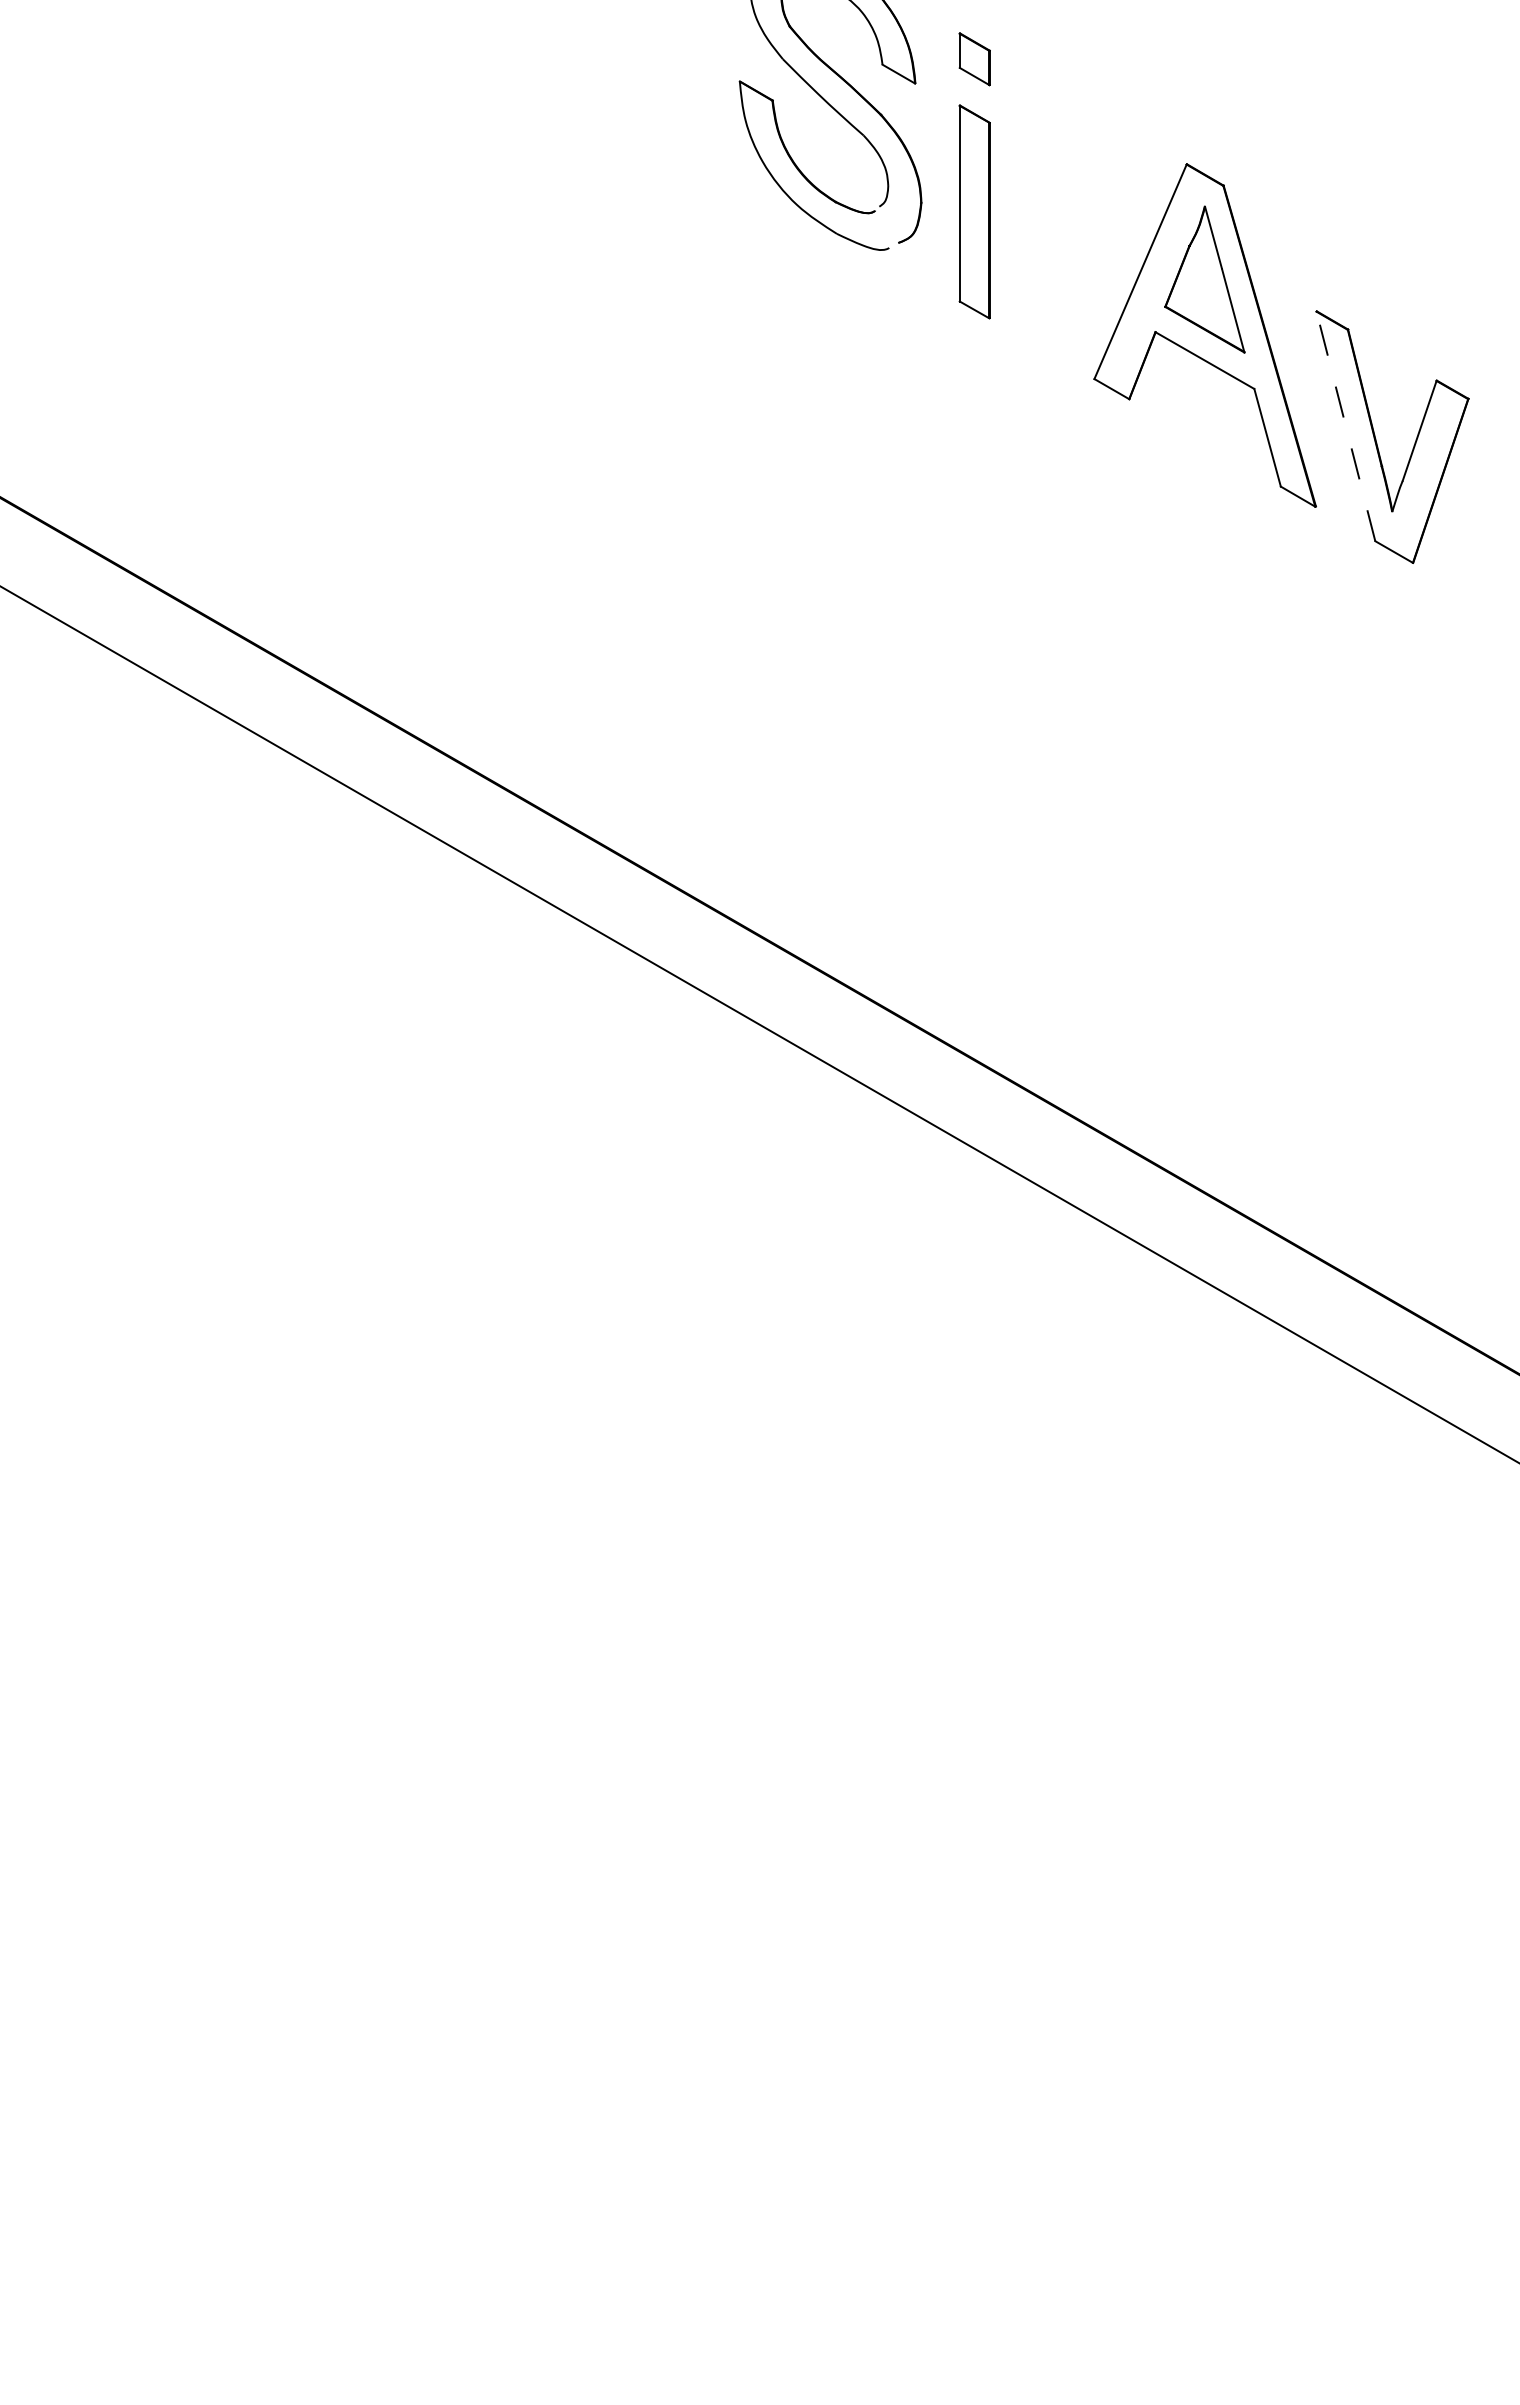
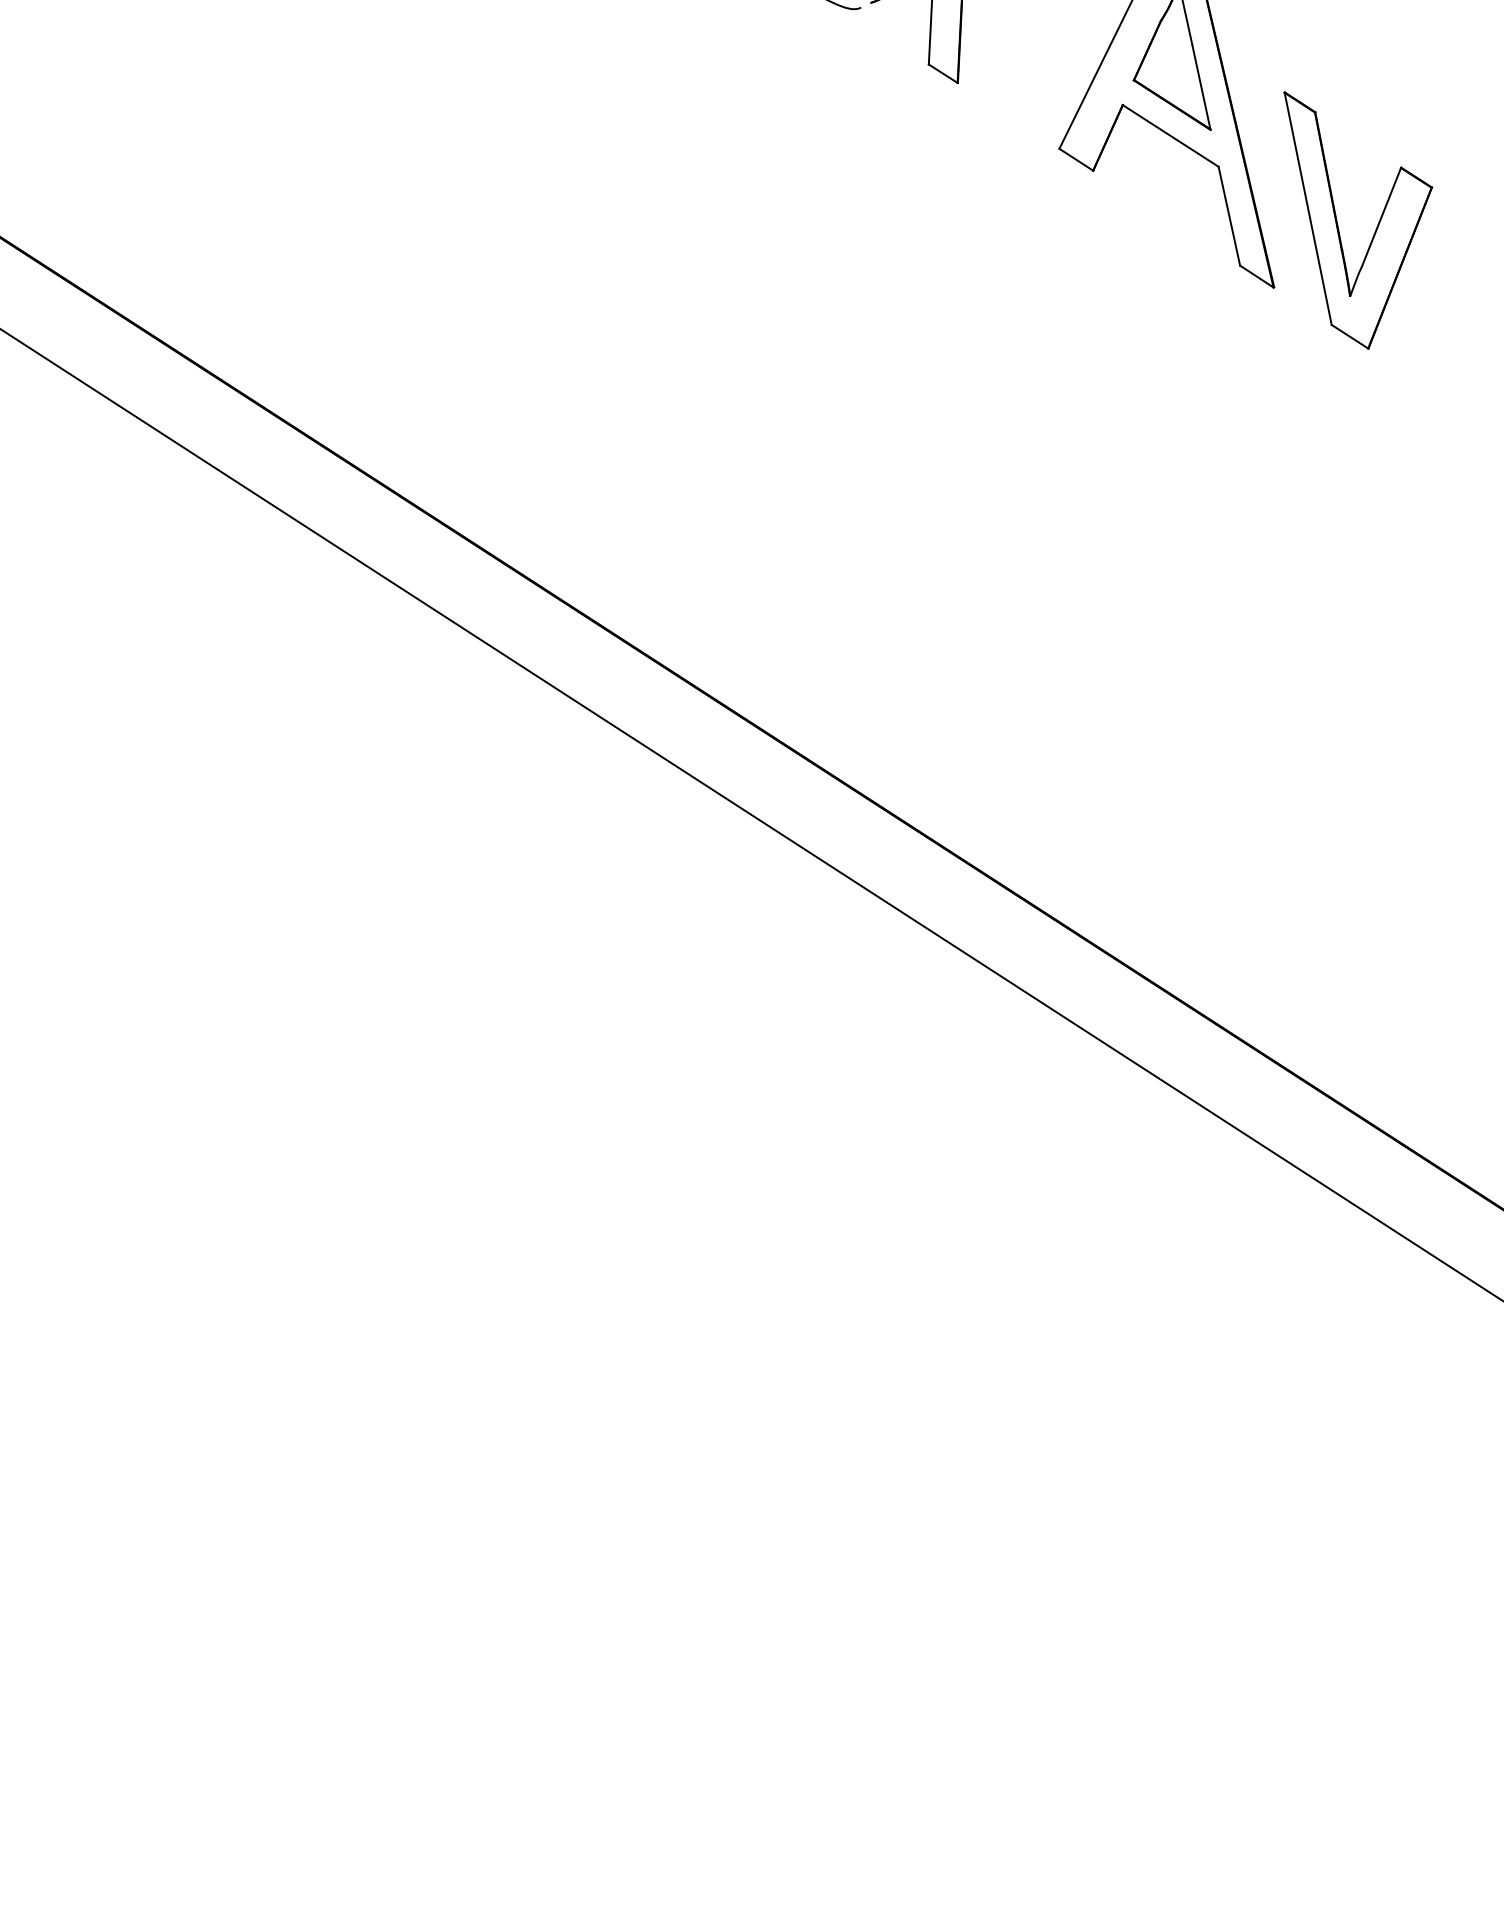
line: (1345, 425) -> (1307, 207), dashed -> solid

